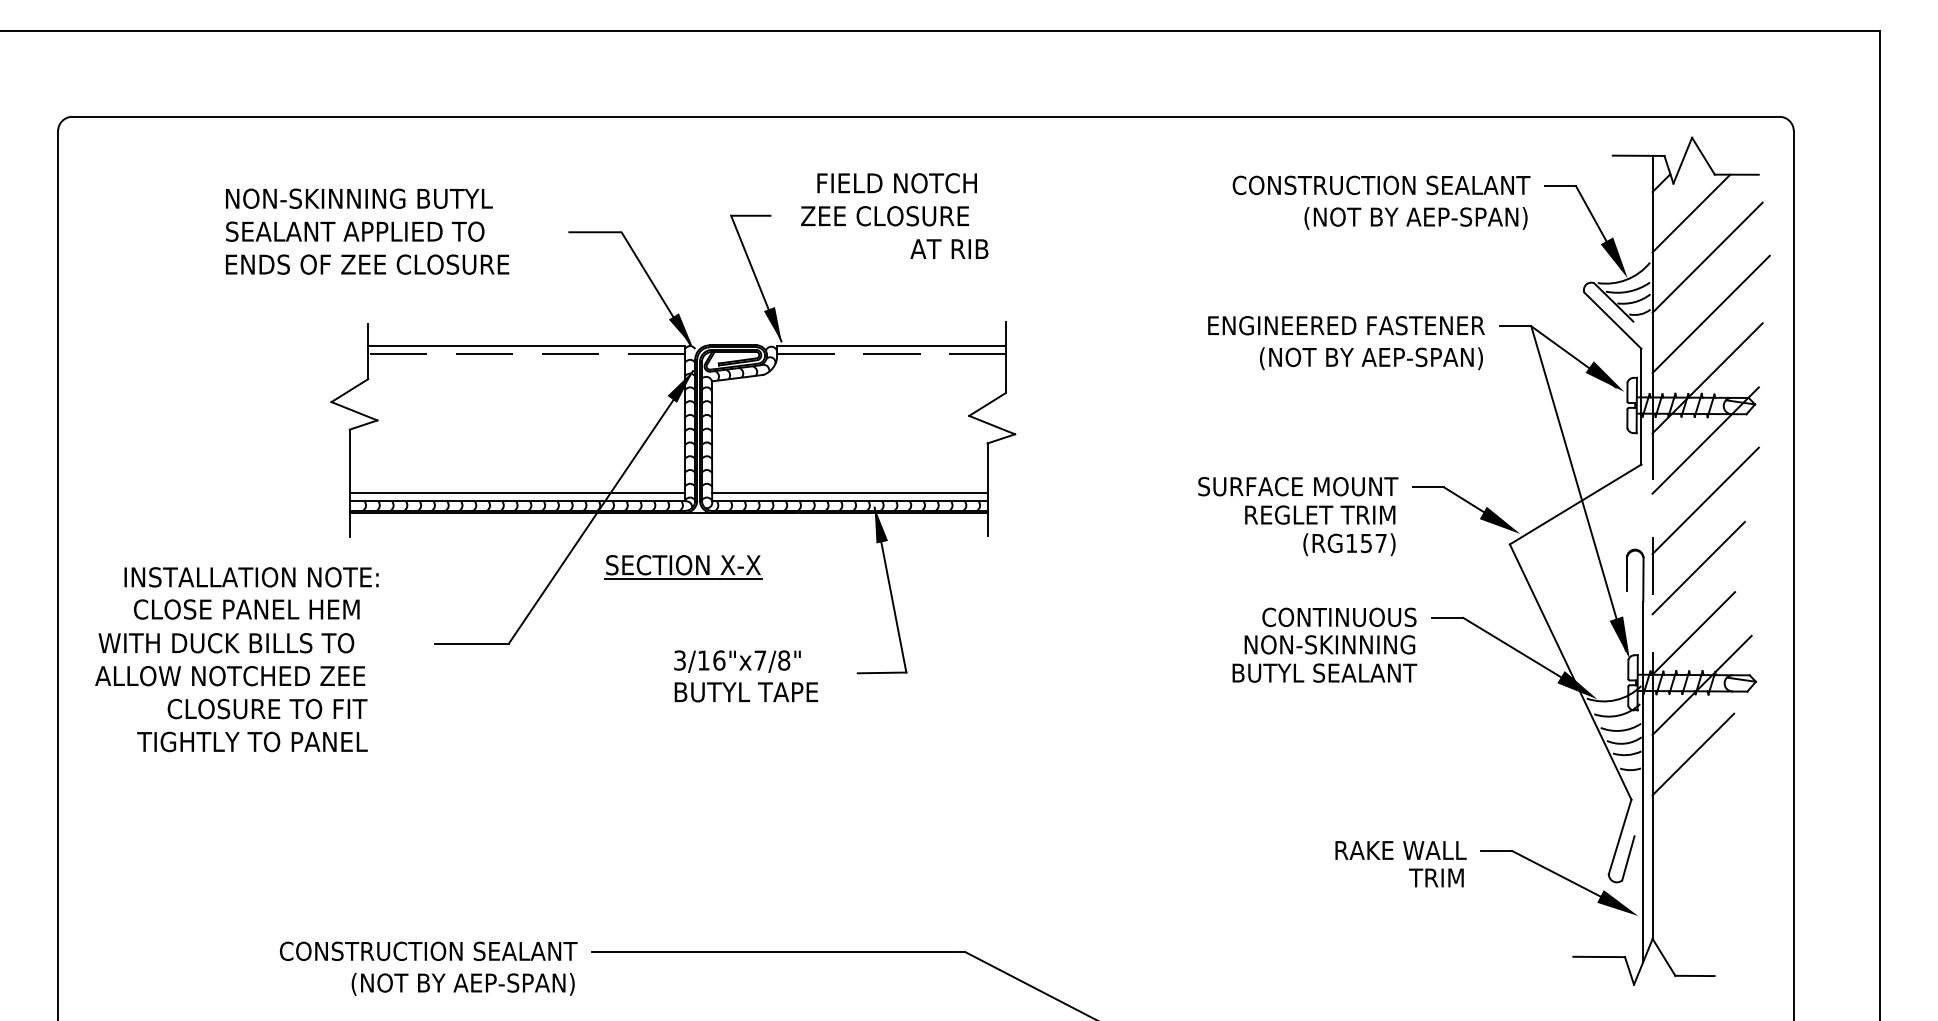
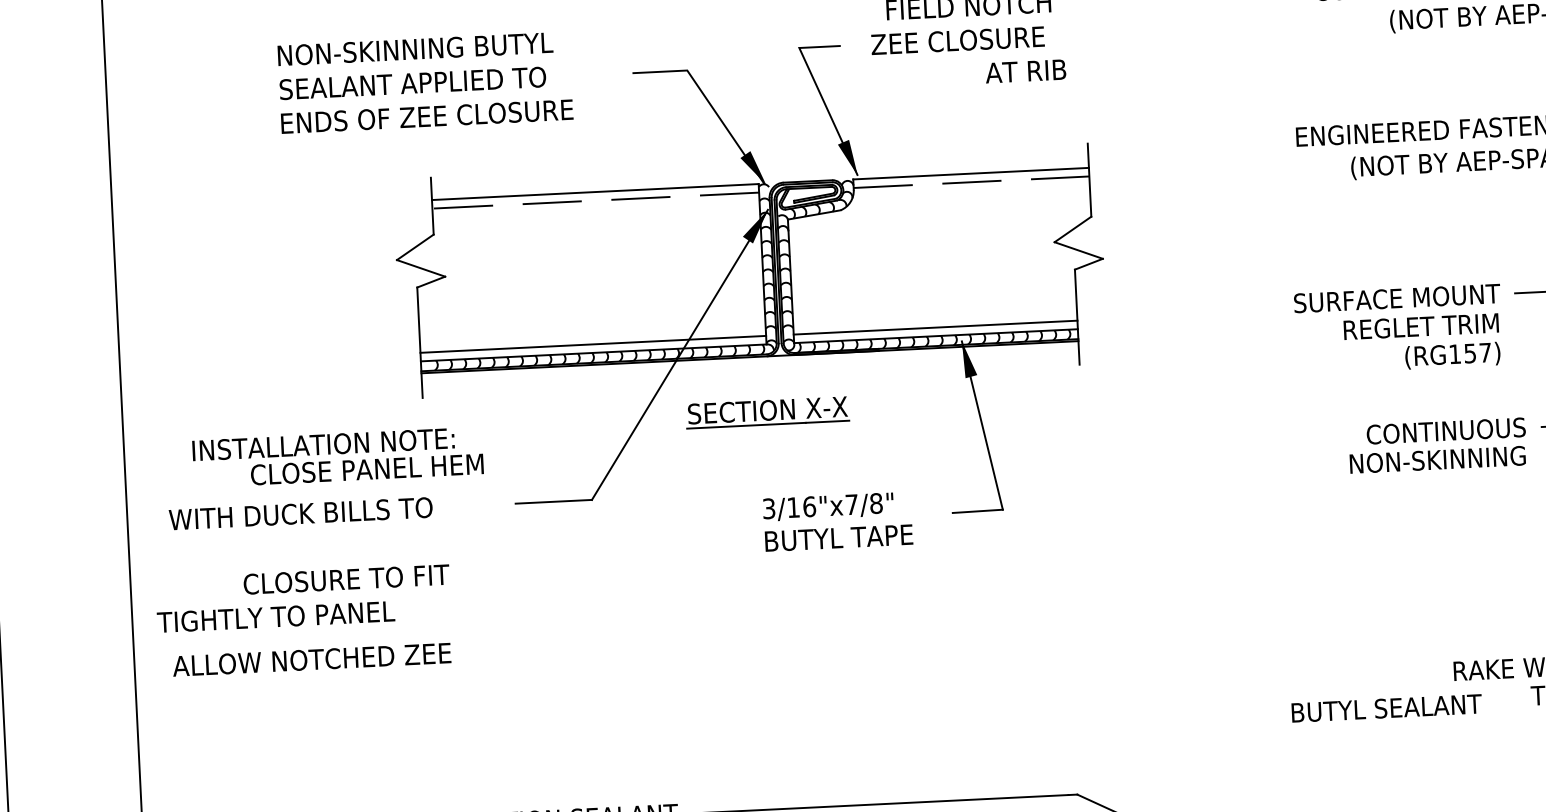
text: (246, 609) -> (366, 469), moved
text: (1324, 672) -> (1386, 707), moved
text: (230, 676) -> (312, 660), moved
text: (252, 741) -> (276, 616), moved

